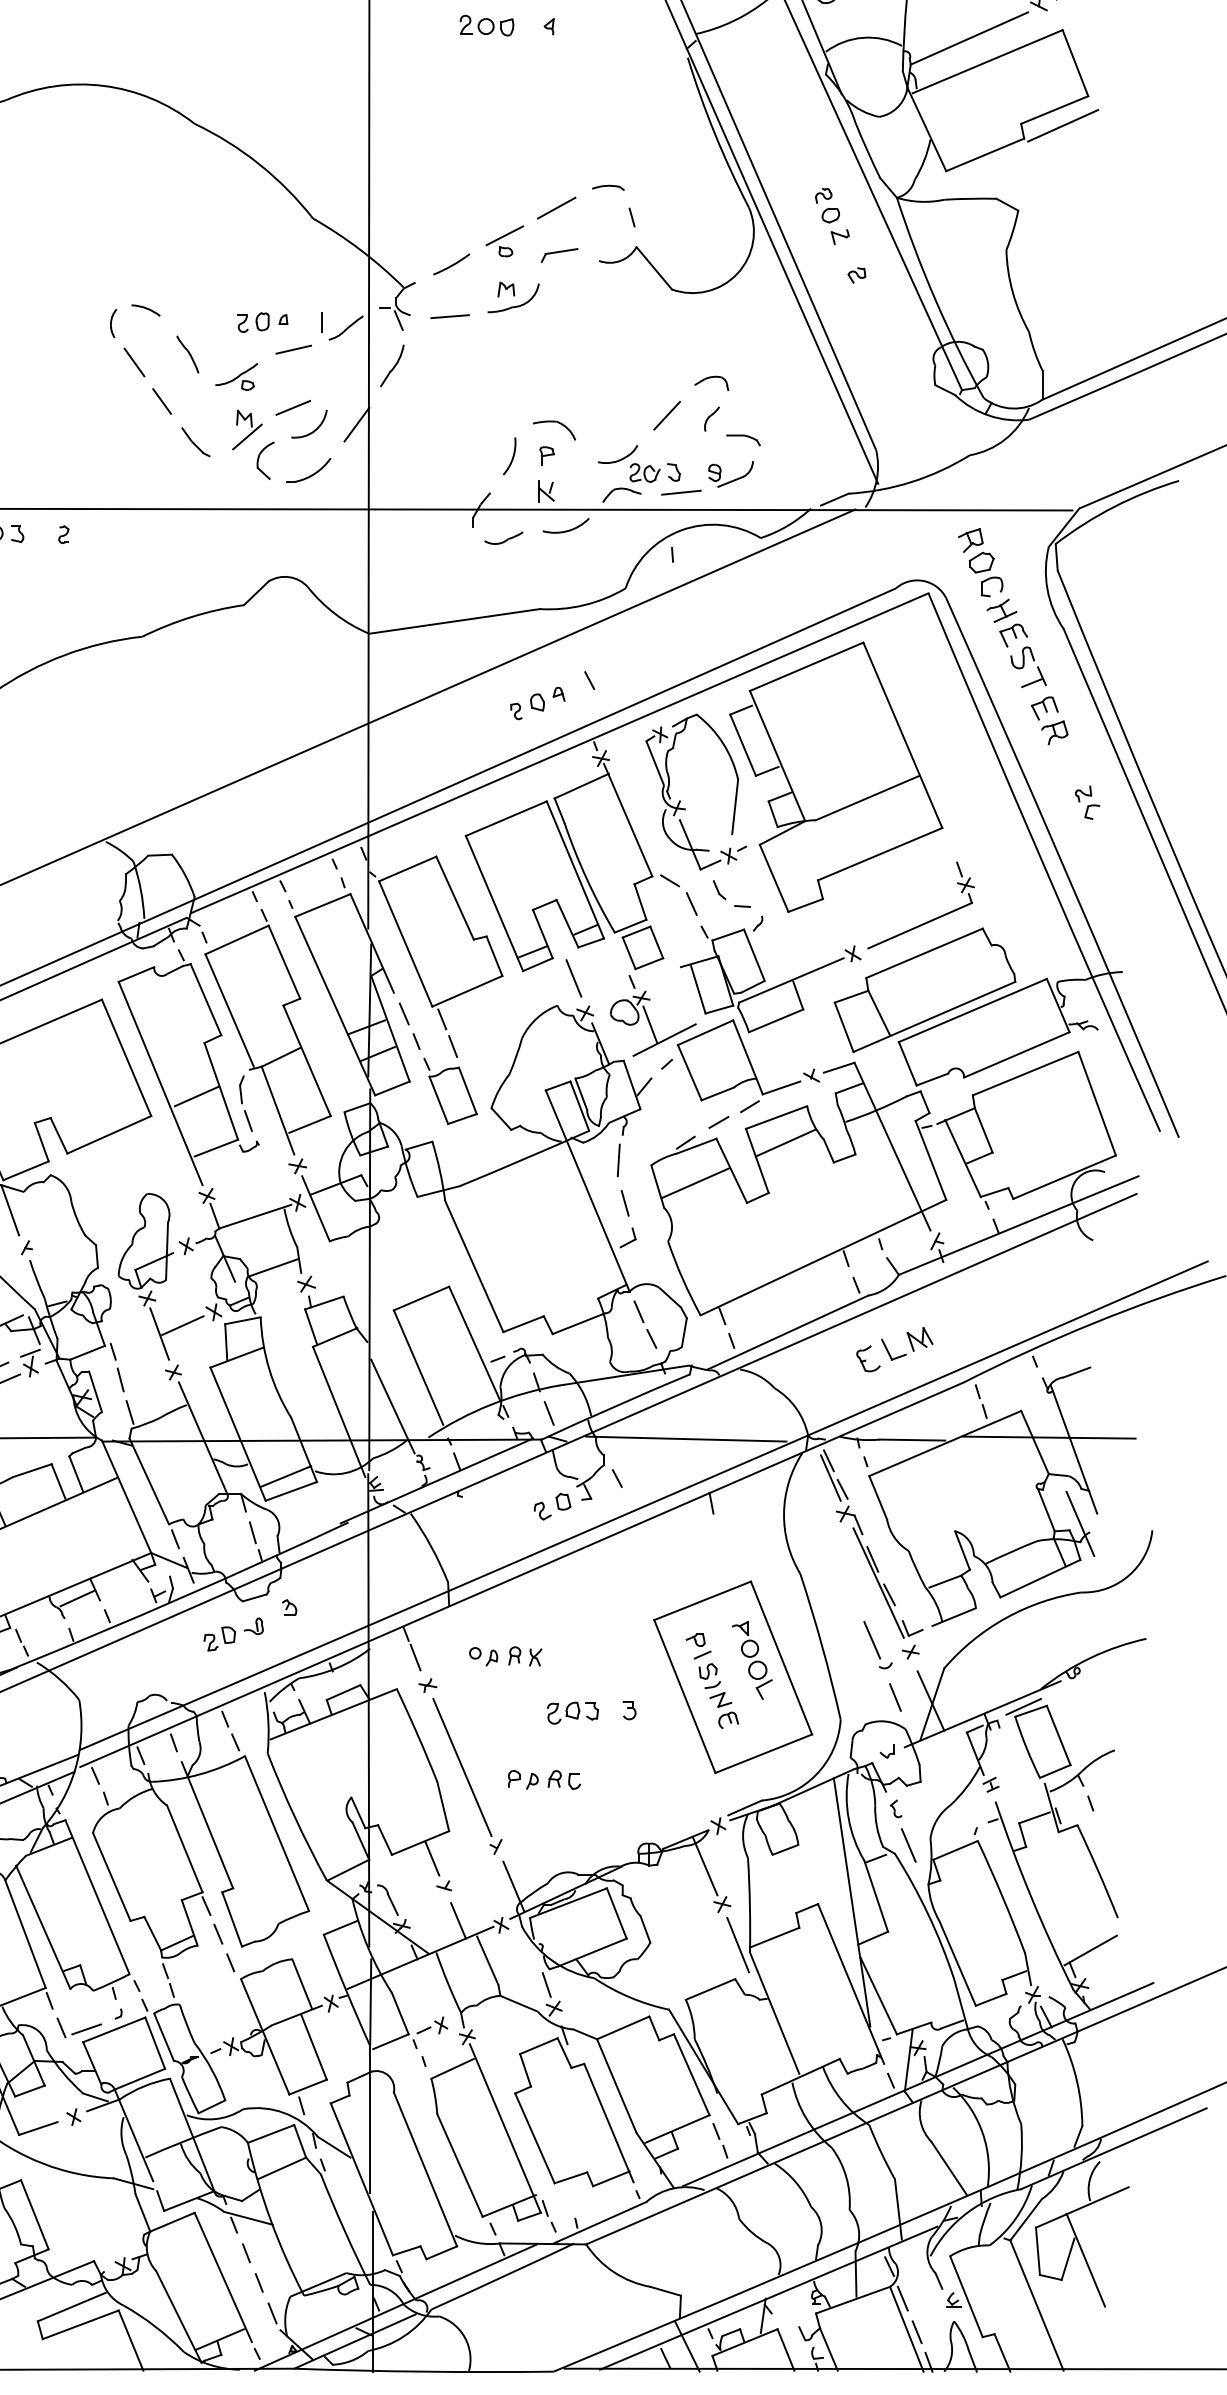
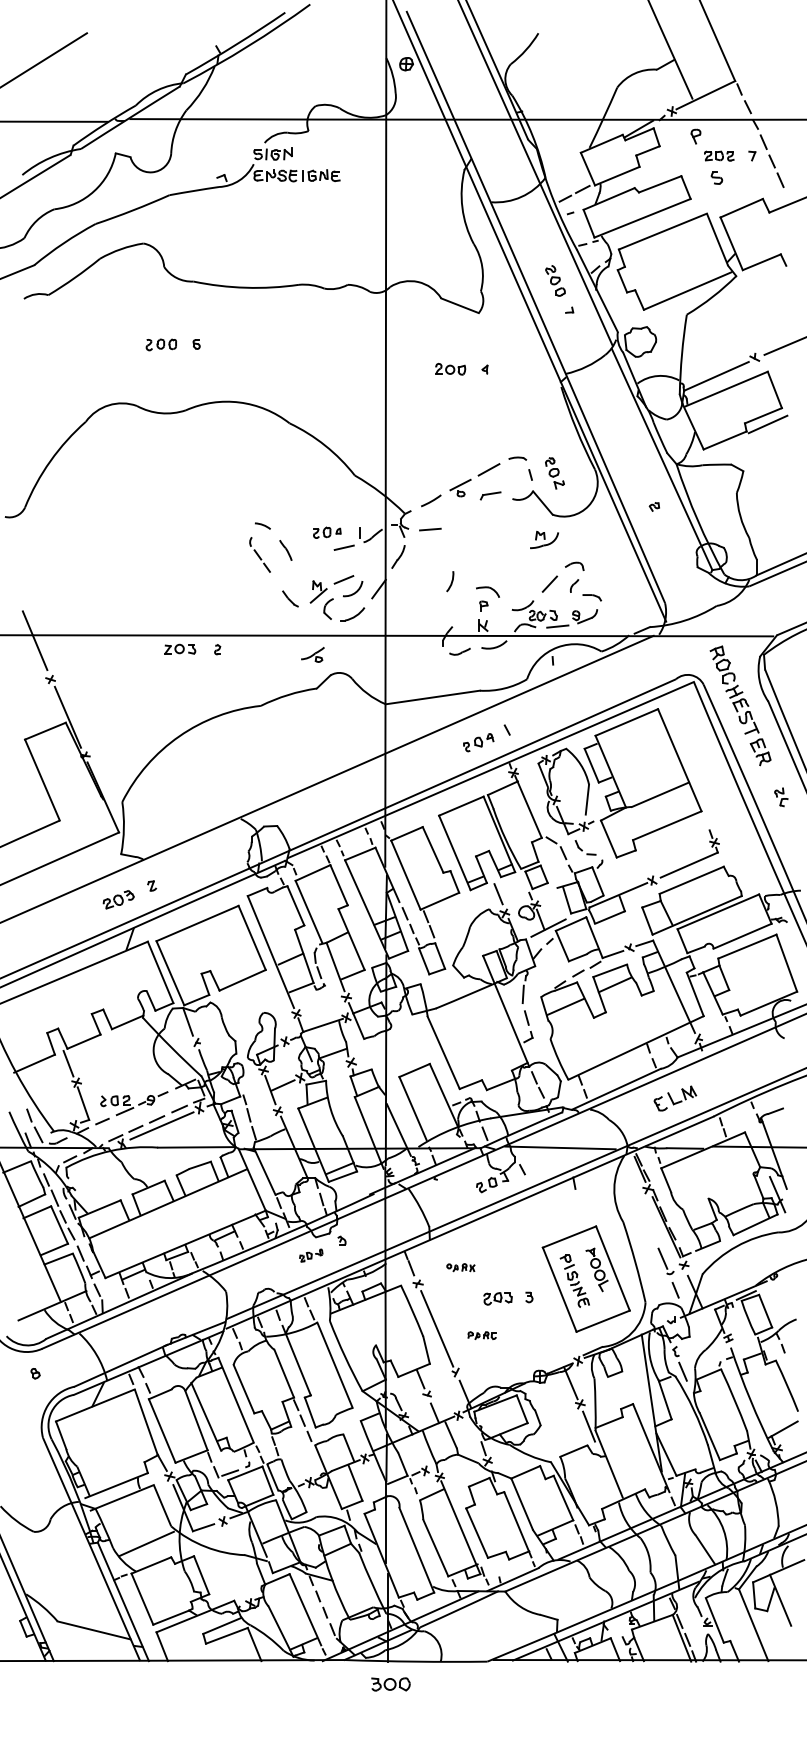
part: (831, 216) -> (554, 473), moved
part: (513, 296) -> (544, 539), moved
part: (139, 361) -> (259, 554), size x0.6
part: (236, 376) -> (312, 654), moved
arc: (512, 456) -> (451, 581), moved
part: (234, 1634) -> (311, 1255), size x0.7
part: (504, 1656) -> (460, 1267), size x0.7
part: (542, 1779) -> (481, 1335), size x0.7

